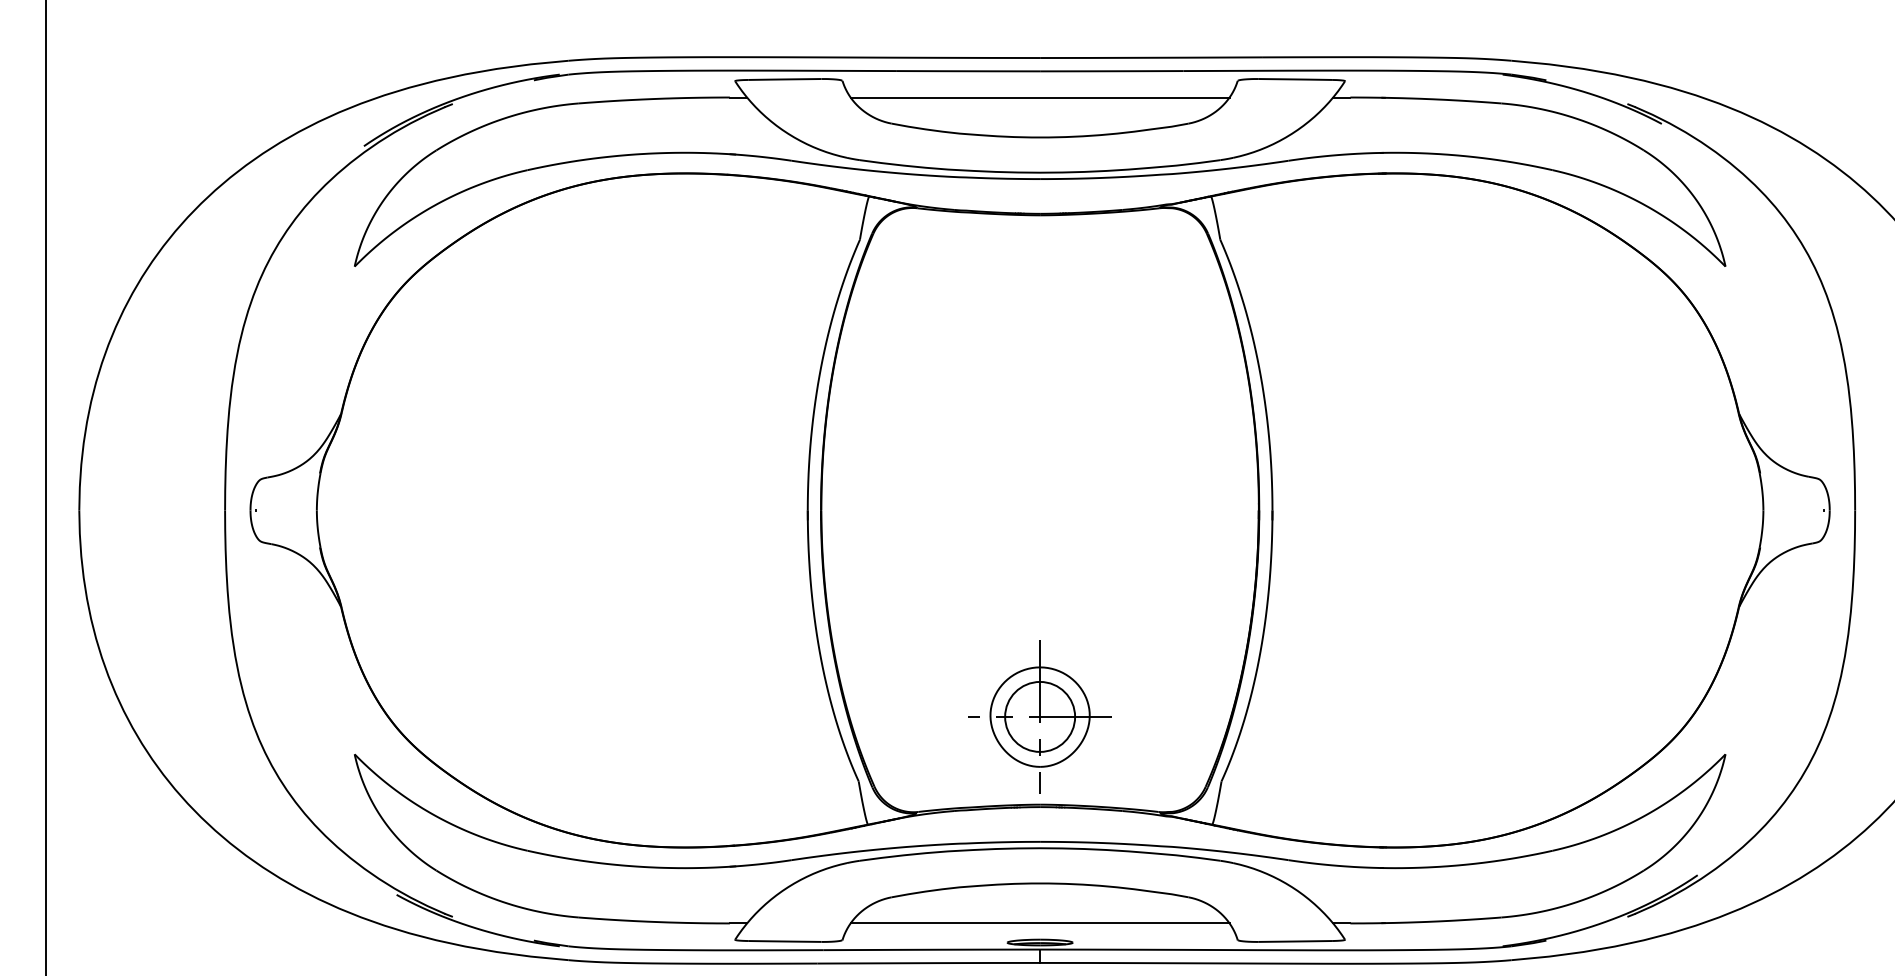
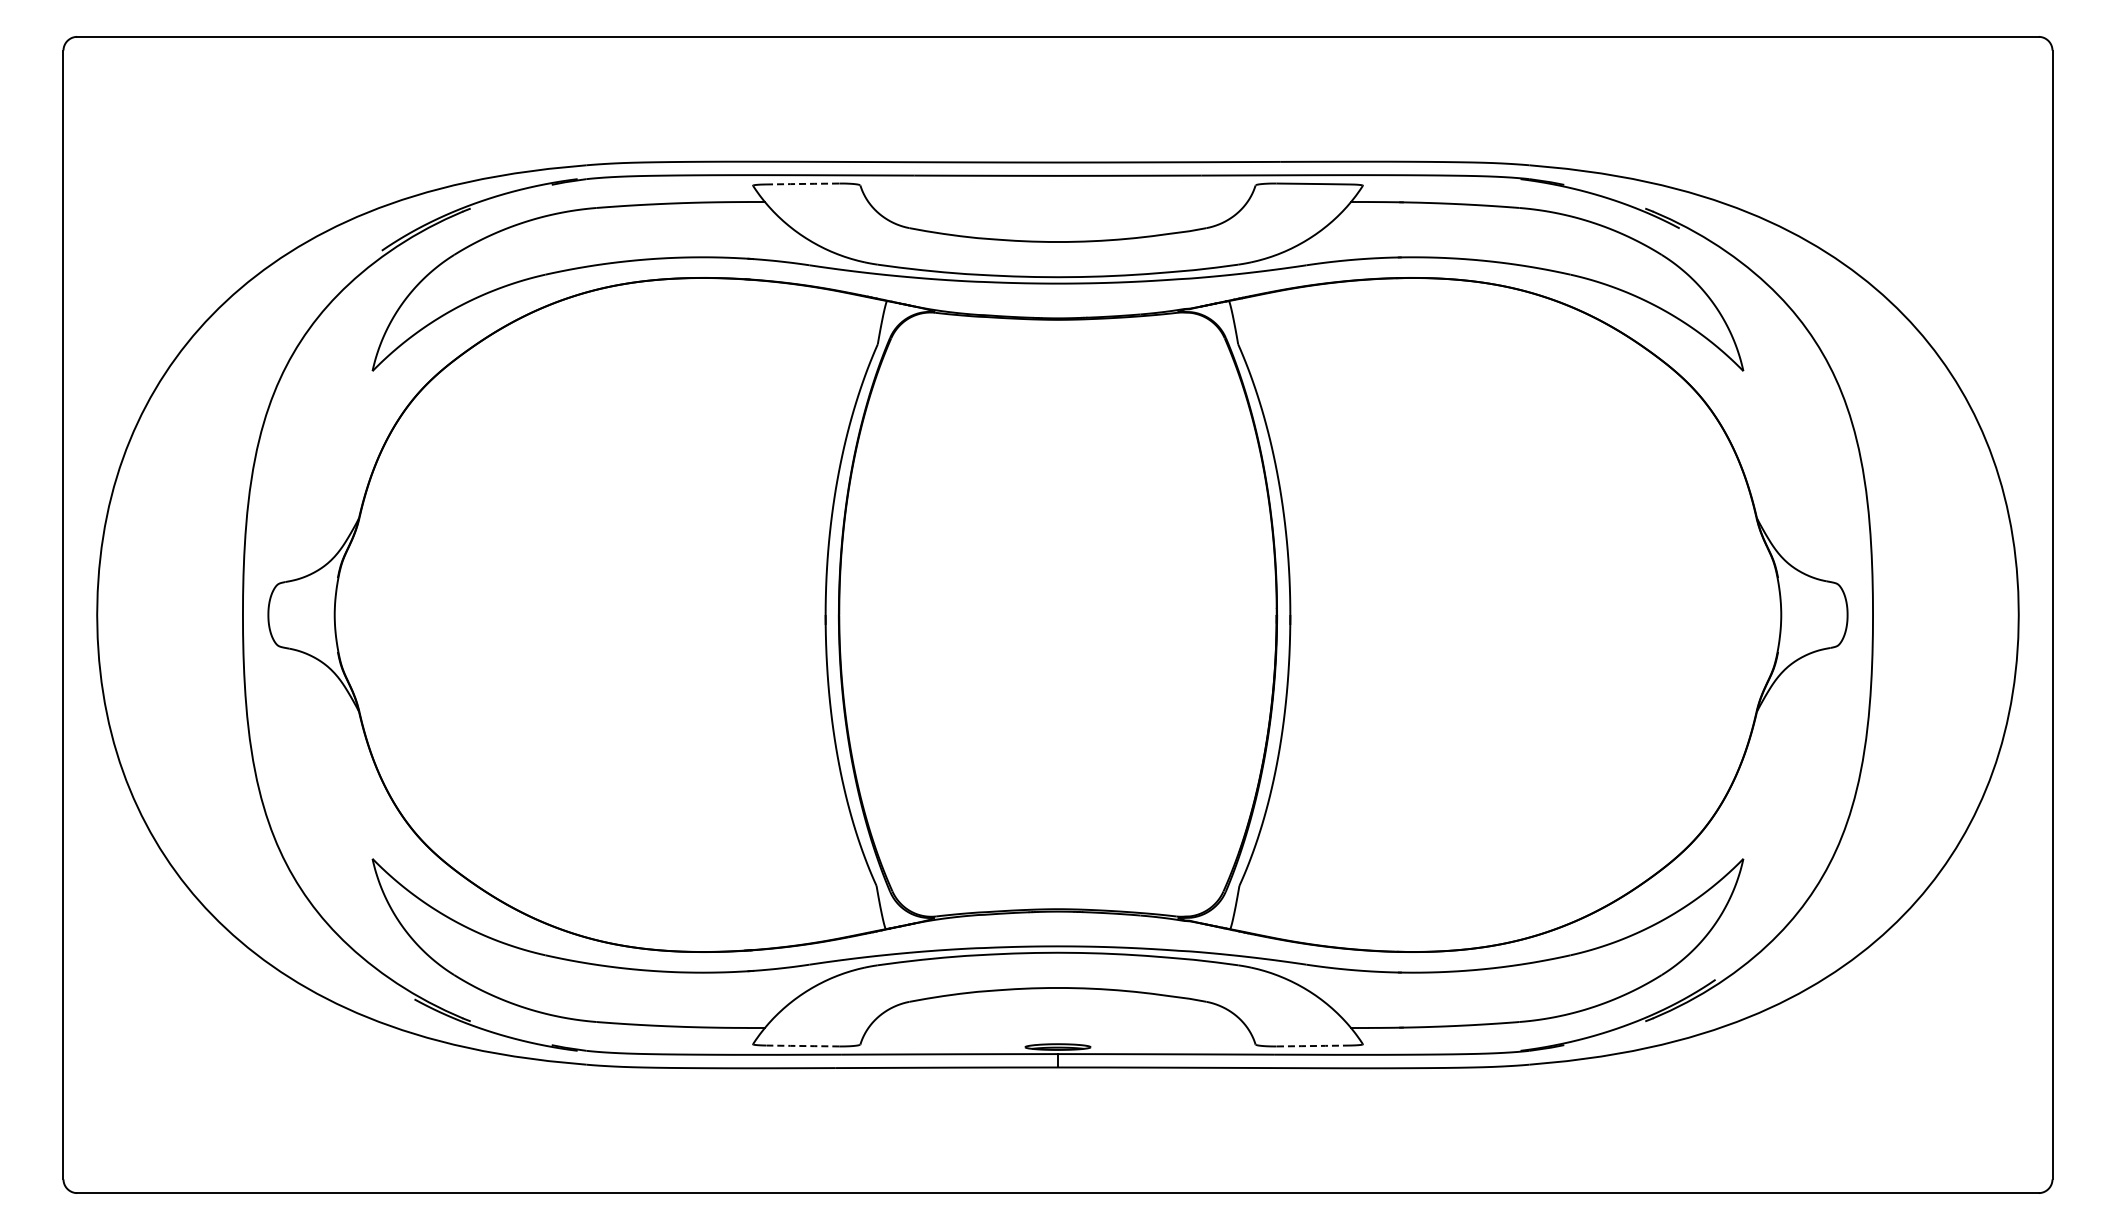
line: (785, 78) -> (803, 183), solid -> dashed
line: (1039, 97) -> (1057, 202), removed
part: (1039, 716) -> (1057, 821), removed
line: (1039, 922) -> (1057, 1027), removed
line: (784, 941) -> (802, 1046), solid -> dashed
line: (1294, 941) -> (1312, 1046), solid -> dashed

